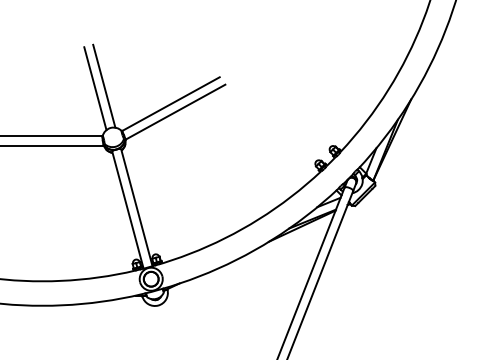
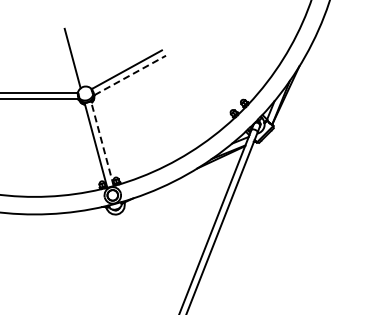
line: (104, 85) -> (79, 56), removed
line: (175, 112) -> (130, 75), solid -> dashed
line: (136, 206) -> (102, 143), solid -> dashed

